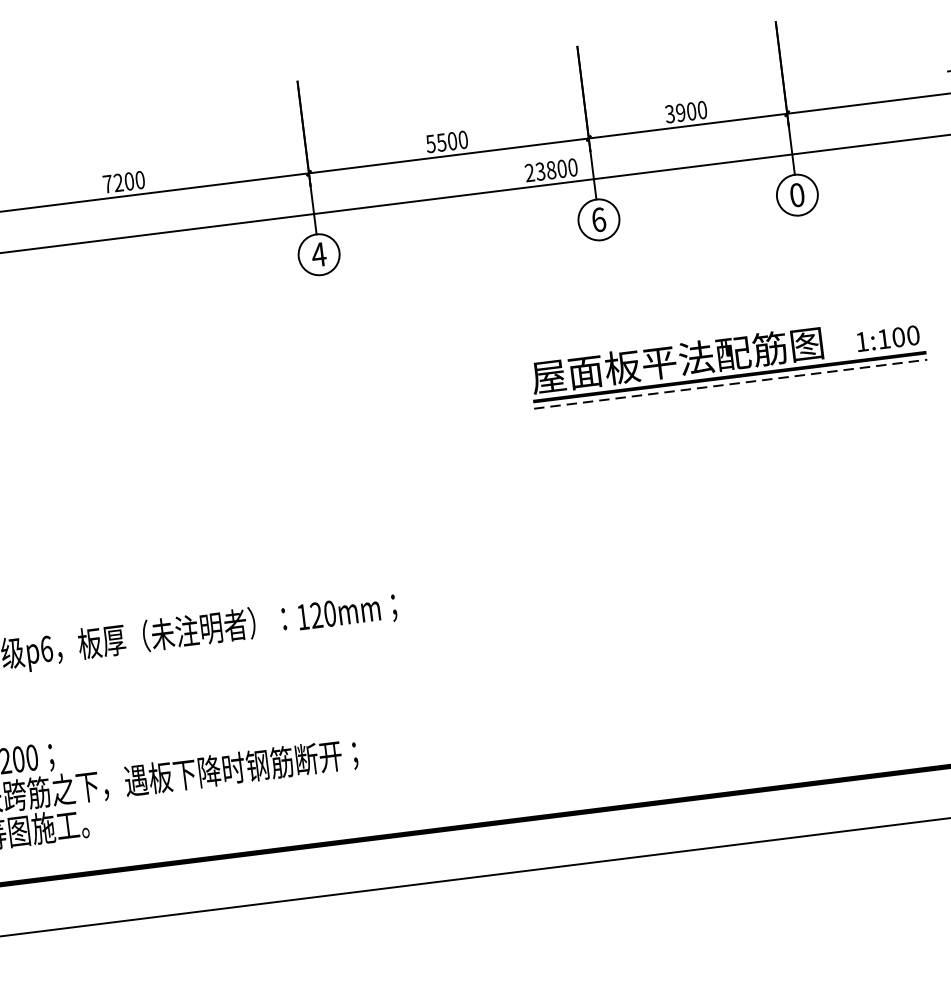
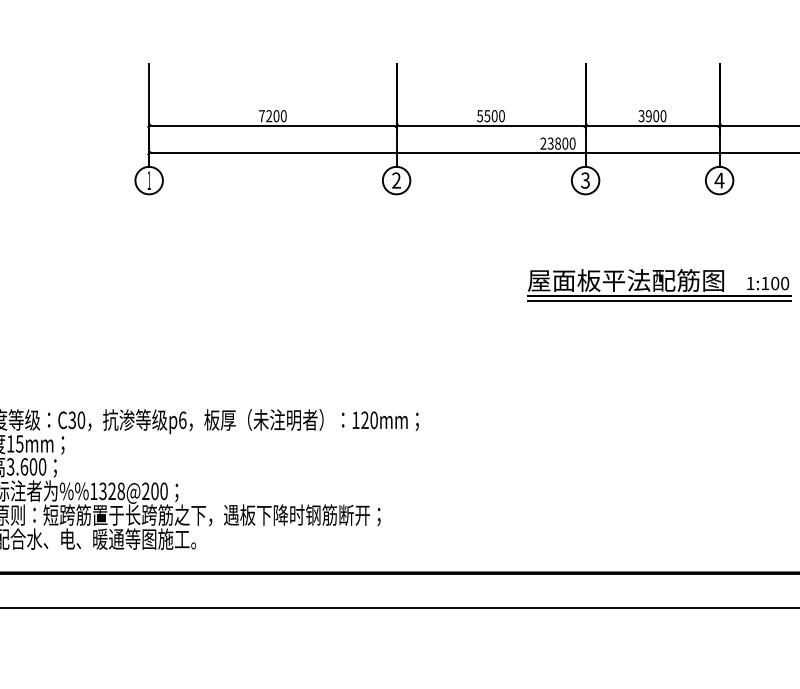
text: (797, 195) -> (719, 180), 0 -> 4
text: (598, 219) -> (585, 180), 6 -> 3
text: (318, 254) -> (396, 180), 4 -> 2
line: (730, 383) -> (659, 300), dashed -> solid

